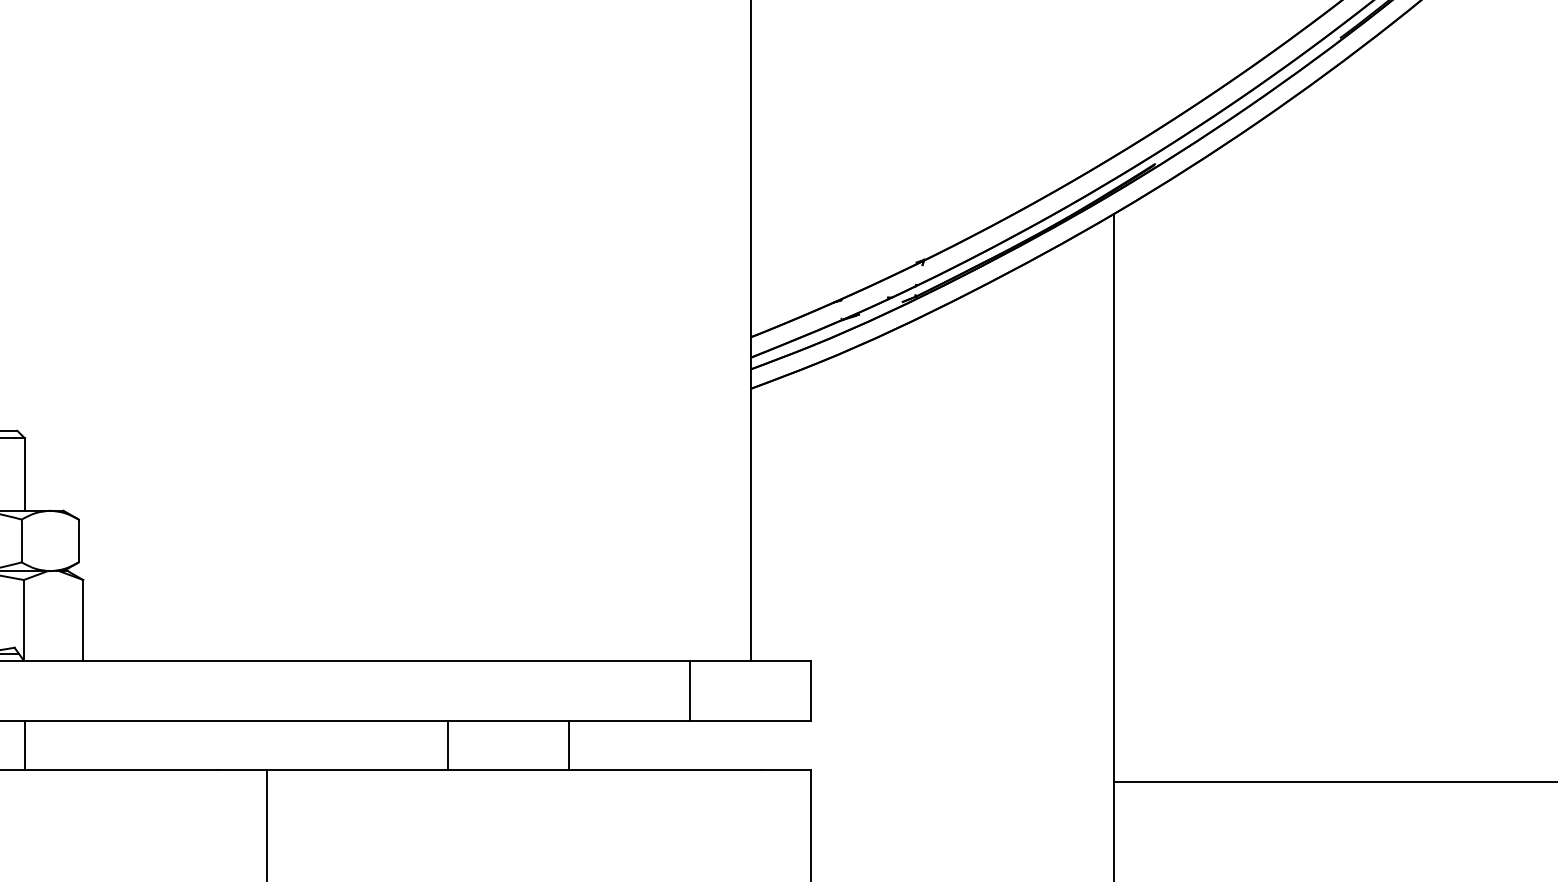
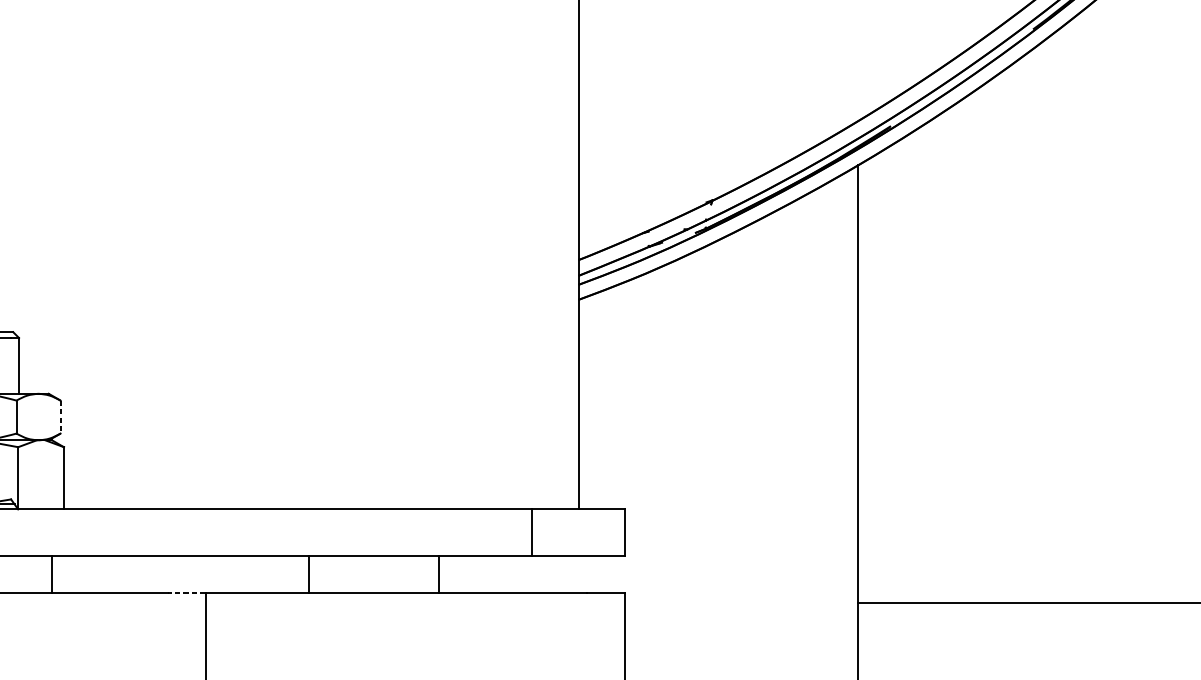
line: (78, 541) -> (60, 417), solid -> dashed
line: (24, 745) -> (51, 574), moved
line: (448, 745) -> (309, 574), moved
line: (242, 769) -> (186, 593), solid -> dashed

